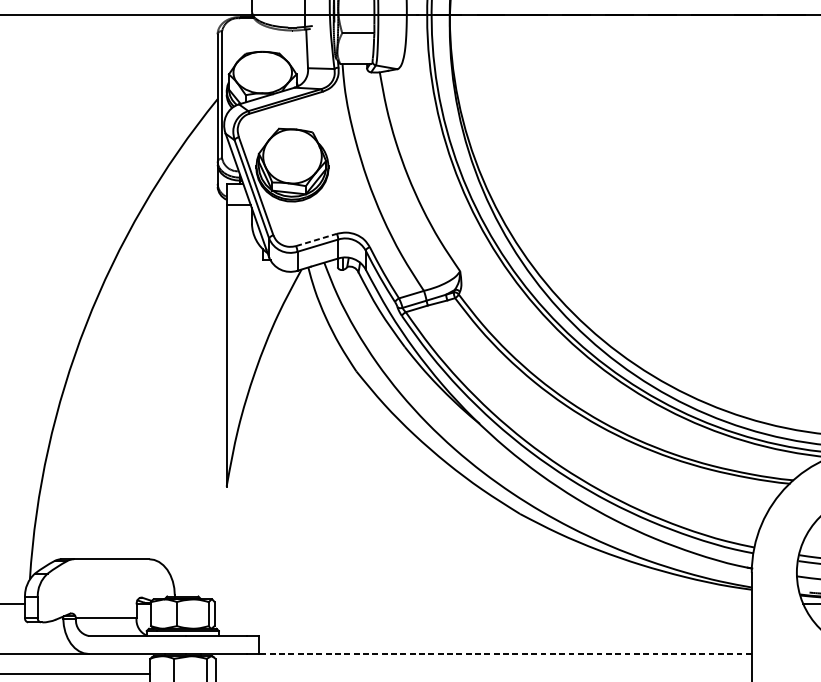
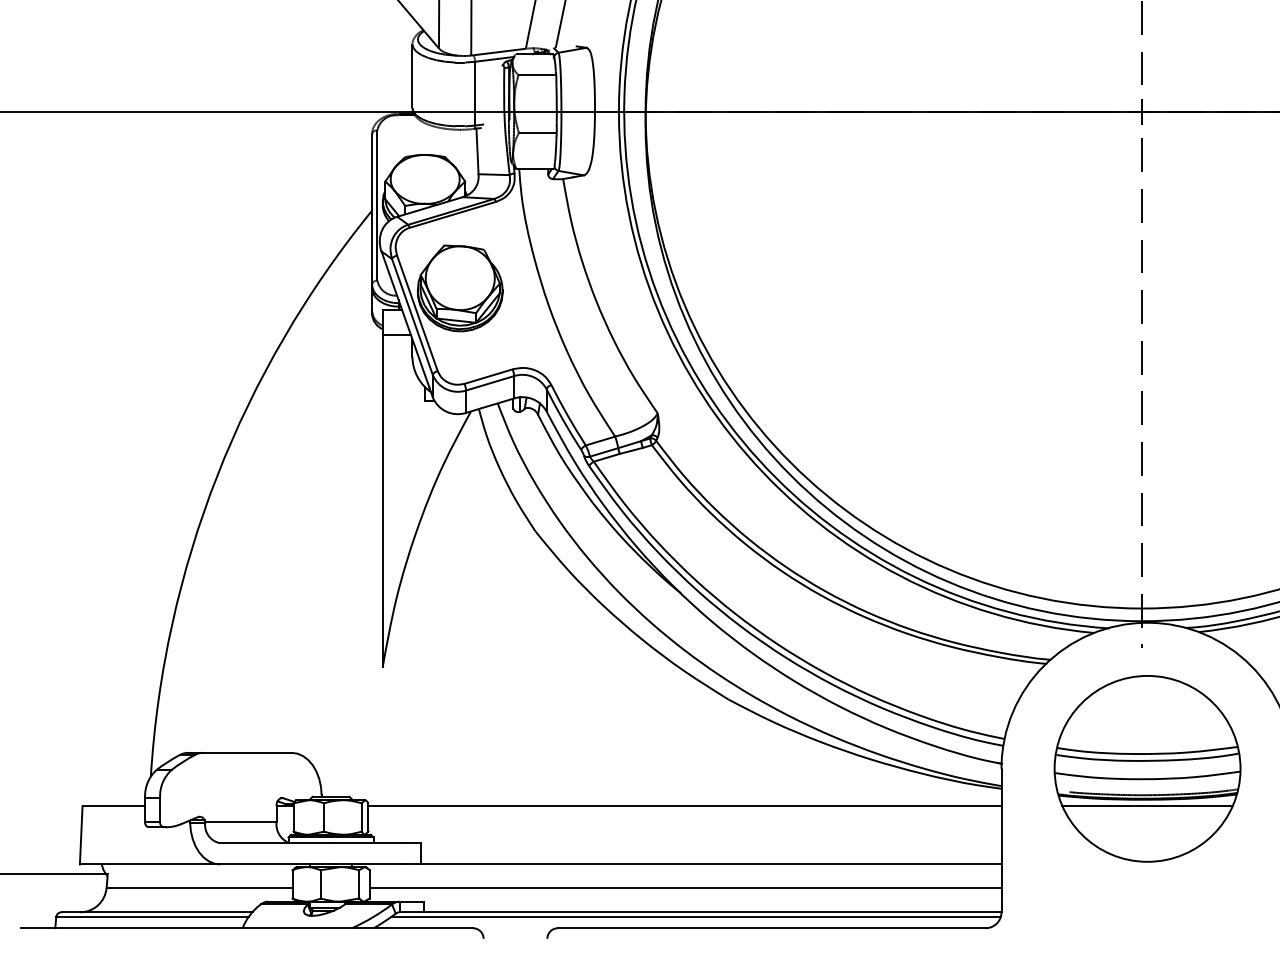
line: (317, 239) -> (489, 376), dashed -> solid
line: (482, 604) -> (684, 806), added
line: (504, 653) -> (710, 864), dashed -> solid
line: (483, 674) -> (685, 888), added

